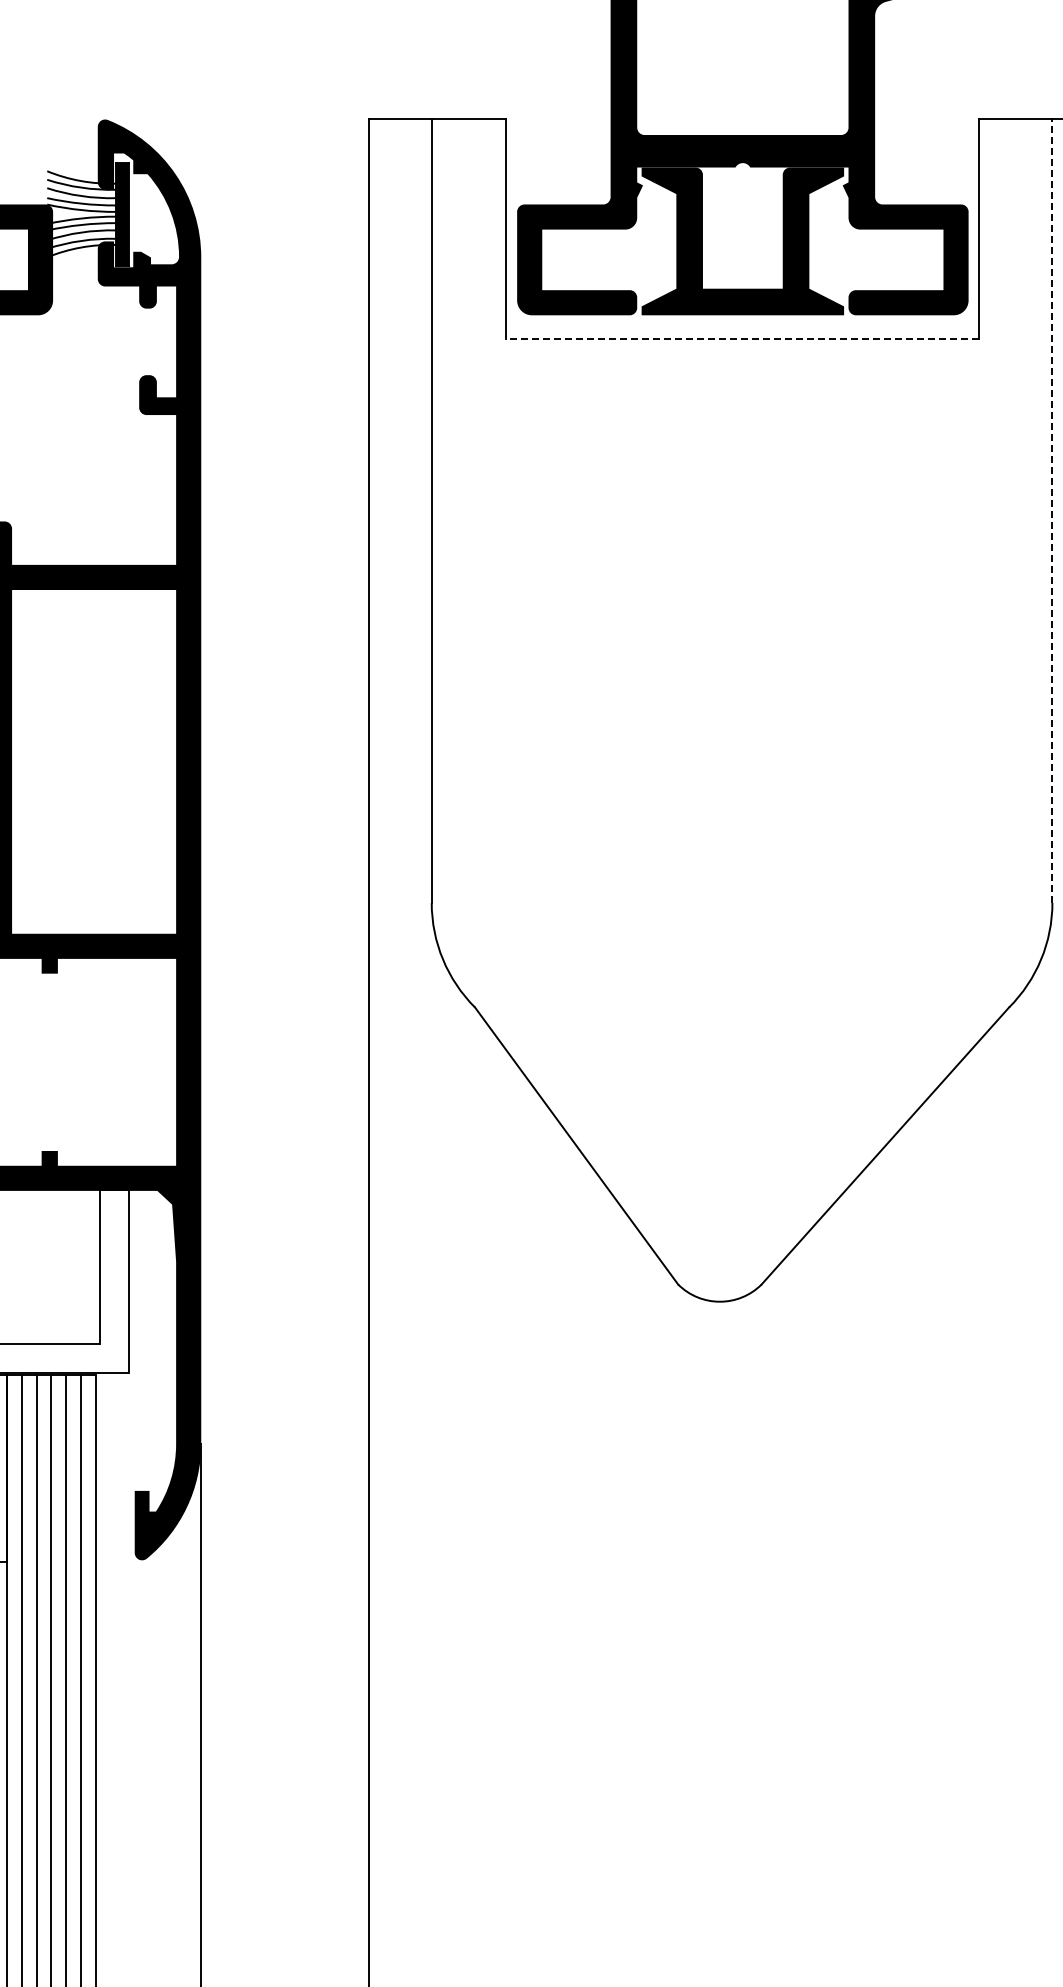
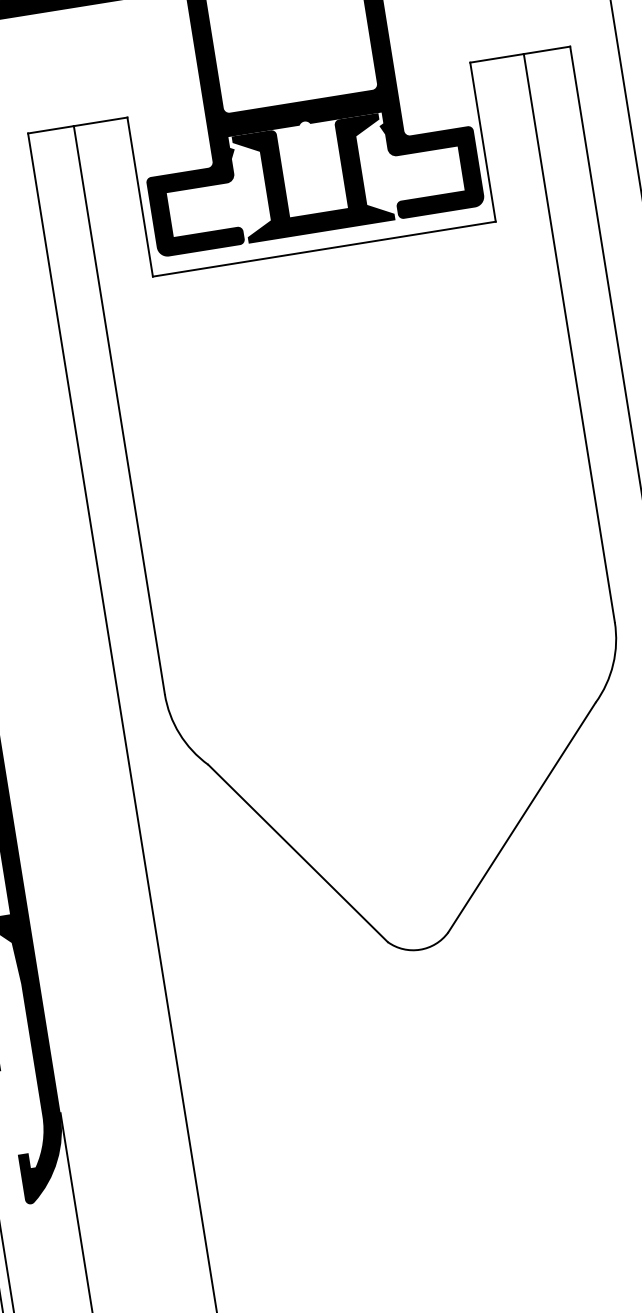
line: (741, 338) -> (323, 248), dashed -> solid
line: (1052, 511) -> (569, 338), dashed -> solid

